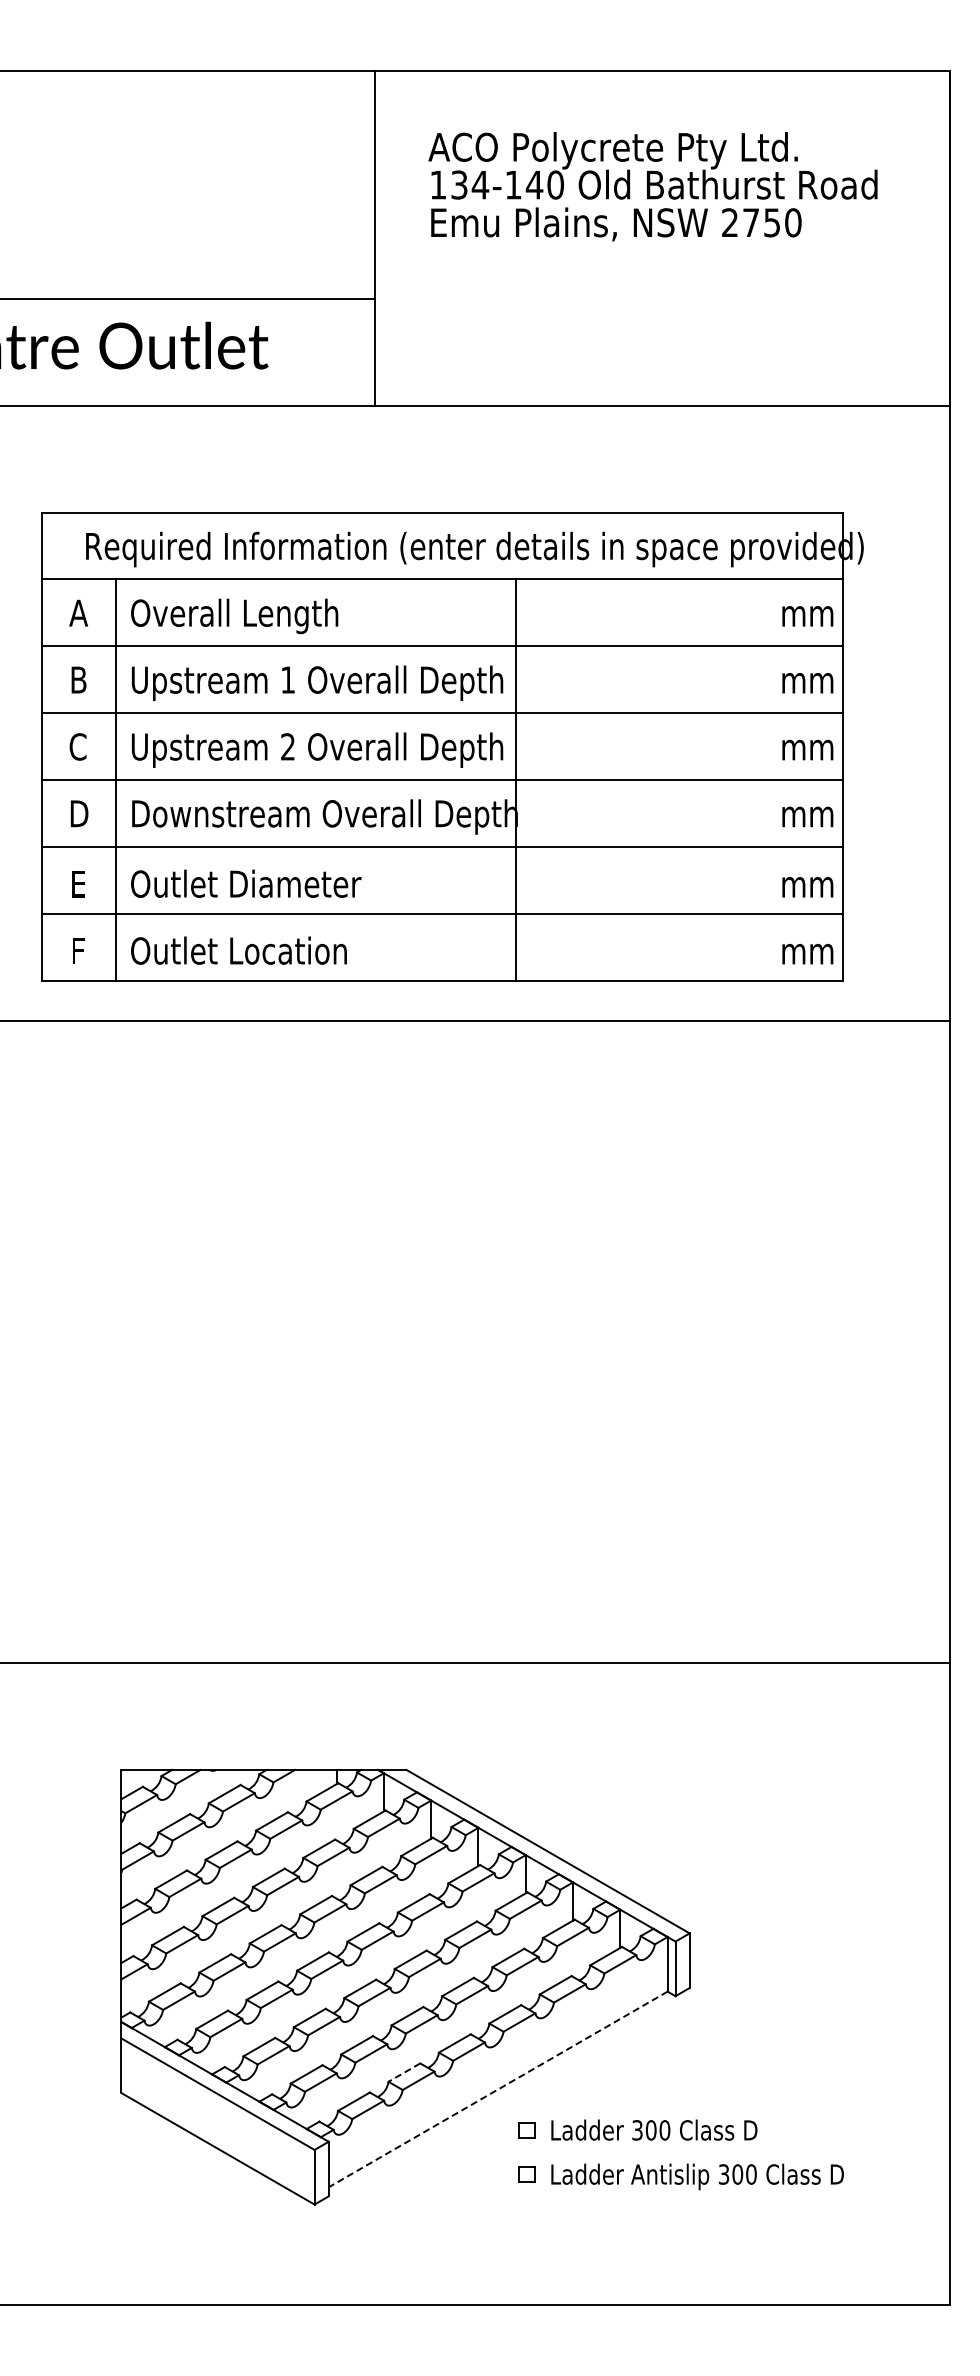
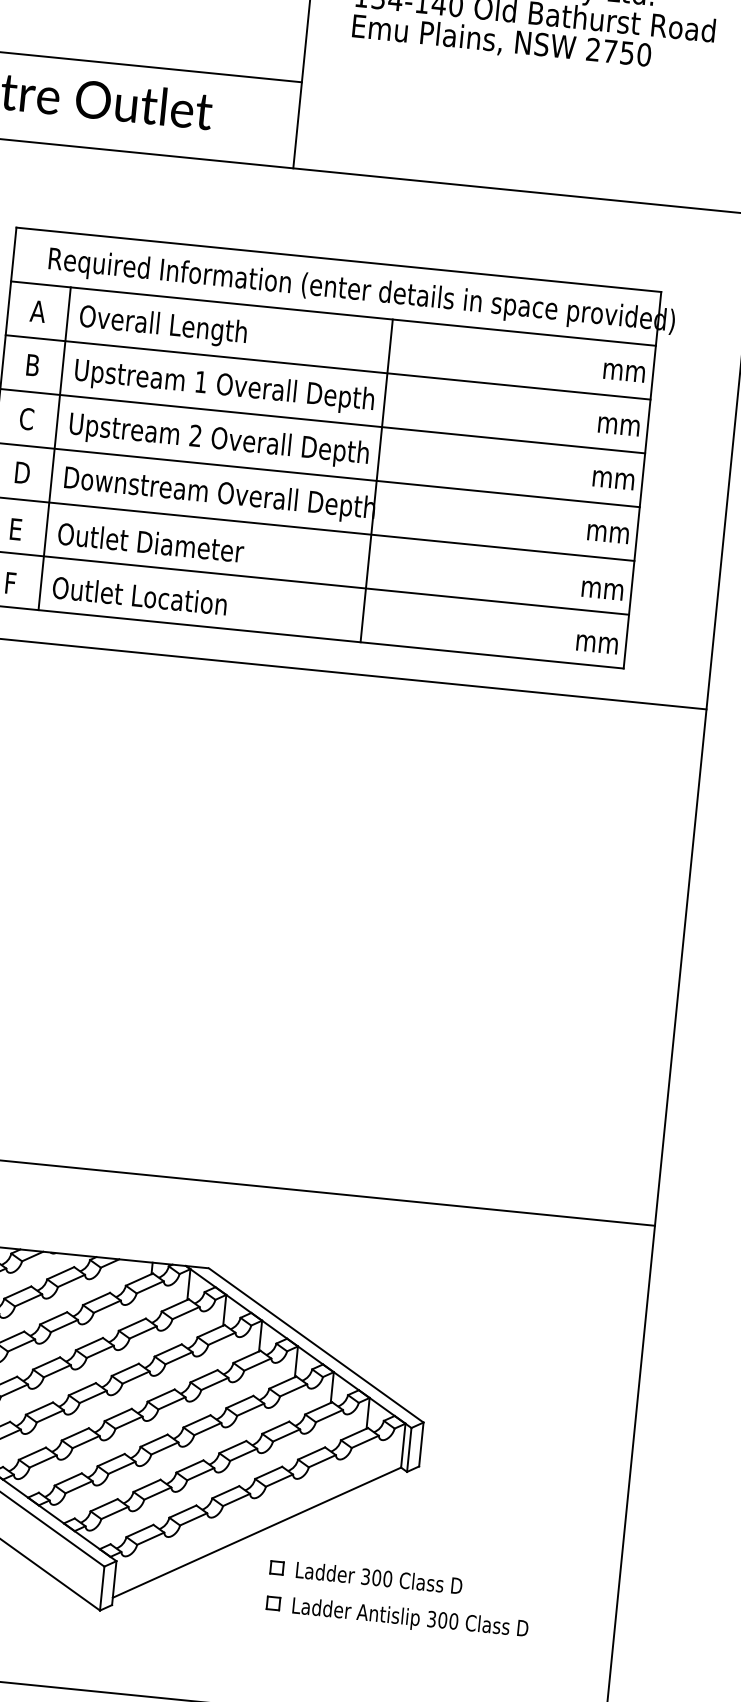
line: (403, 2072) -> (182, 1511), dashed -> solid
line: (498, 2089) -> (257, 1532), dashed -> solid

